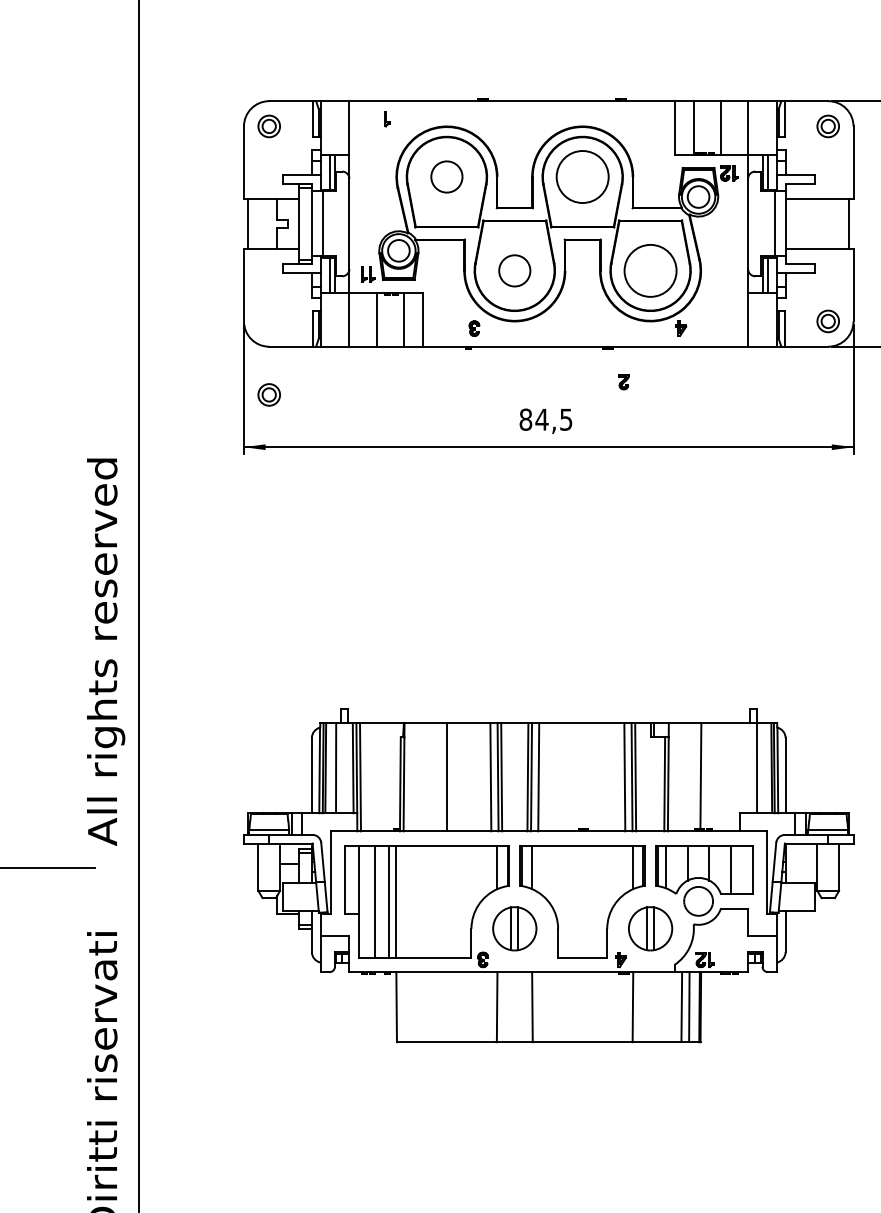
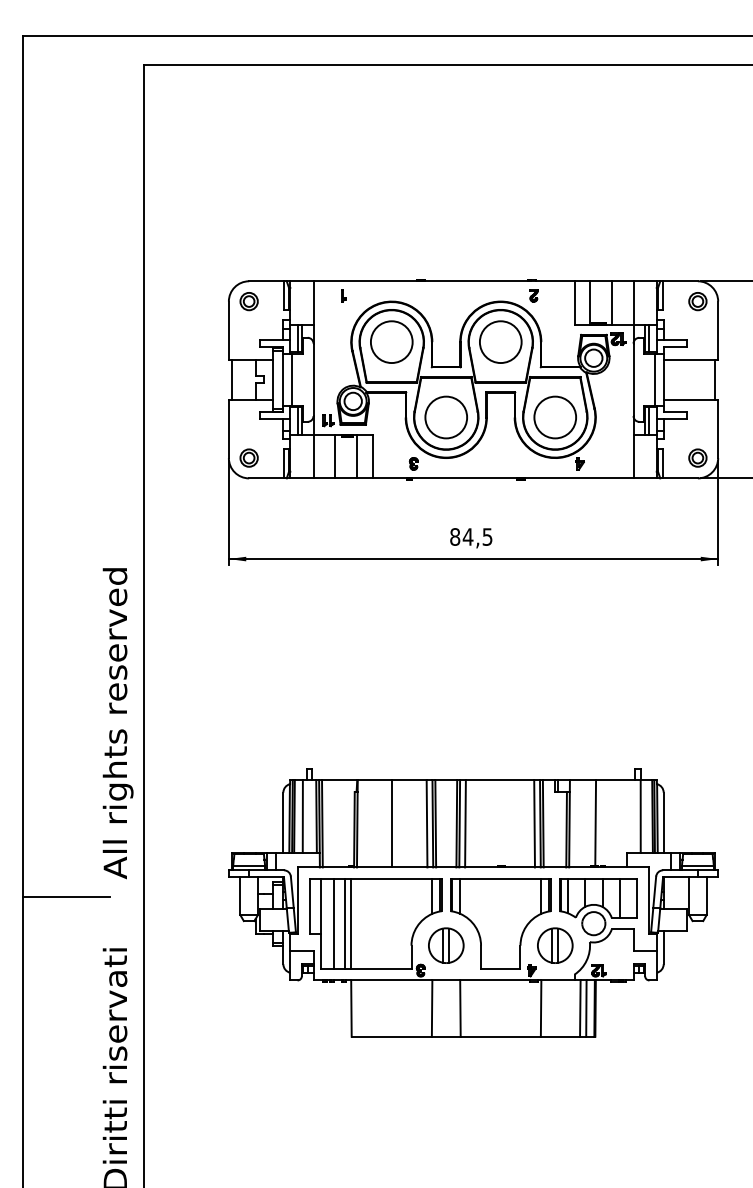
circle: (446, 177) -> (391, 342), size x1.67
circle: (515, 270) -> (446, 417), size x1.67
part: (623, 381) -> (533, 295), moved
part: (268, 394) -> (248, 457), moved

